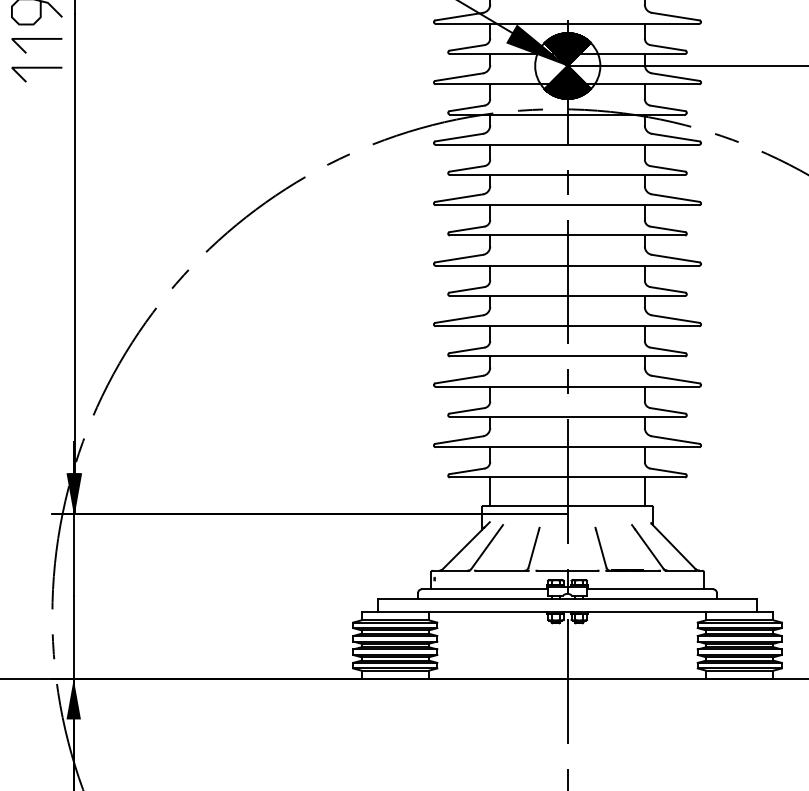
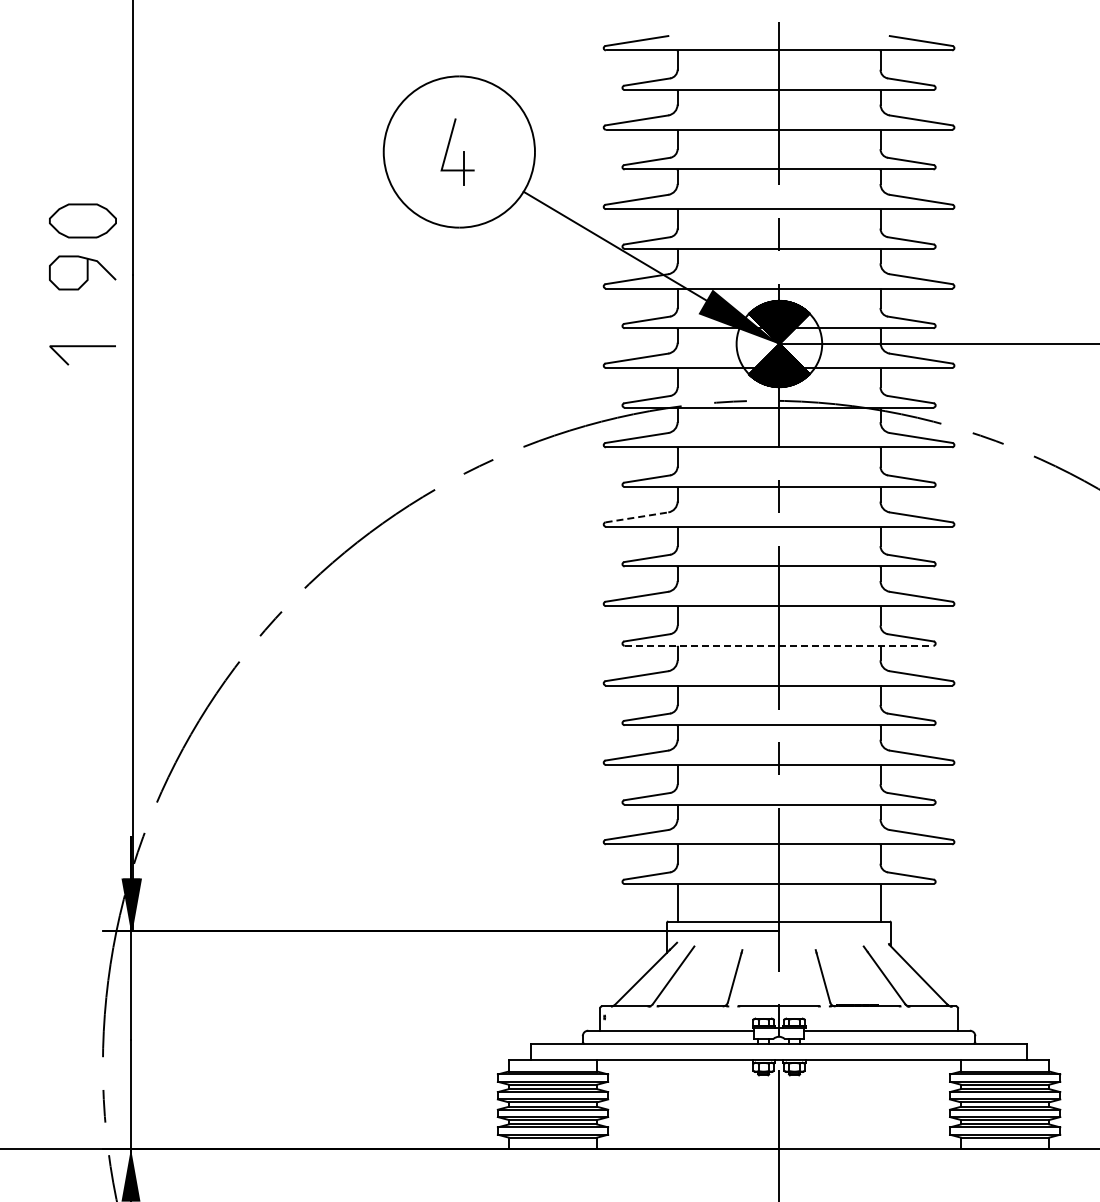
line: (36, 39) -> (82, 309), removed
line: (458, 198) -> (636, 517), solid -> dashed
line: (567, 295) -> (779, 645), solid -> dashed

